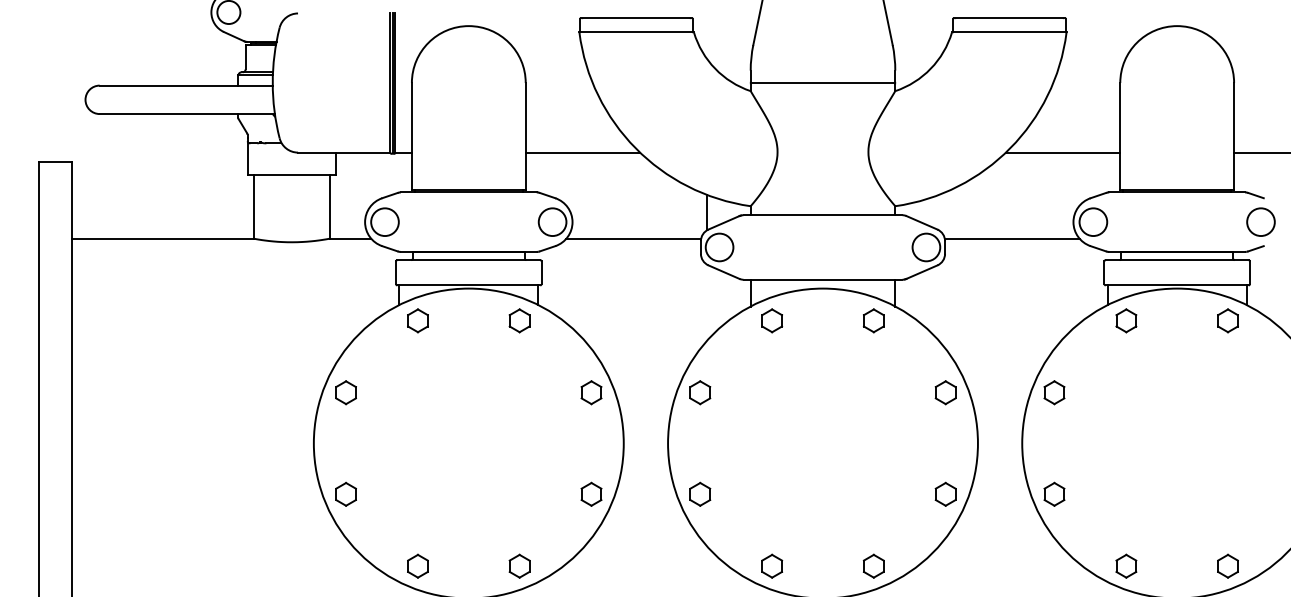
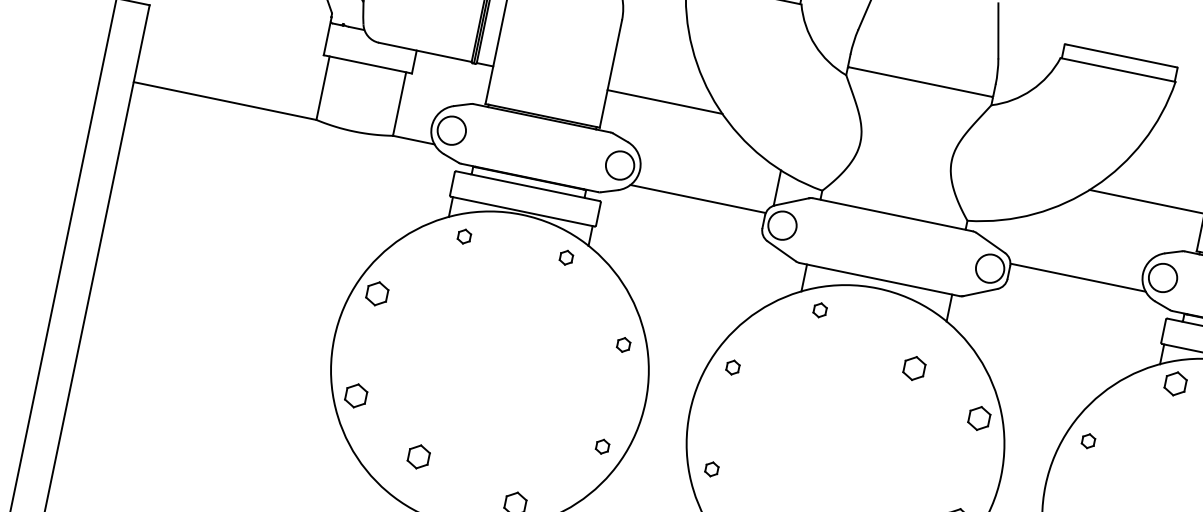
part: (417, 320) -> (464, 236), size x0.6
part: (519, 320) -> (566, 257), size x0.6
part: (772, 320) -> (820, 309), size x0.6
part: (873, 320) -> (914, 368), moved
part: (591, 392) -> (623, 344), size x0.6
part: (700, 392) -> (733, 367), size x0.6
part: (1054, 392) -> (1088, 440), size x0.6
part: (591, 493) -> (602, 446), size x0.6
part: (700, 493) -> (712, 468), size x0.6
part: (417, 565) -> (418, 456), moved

